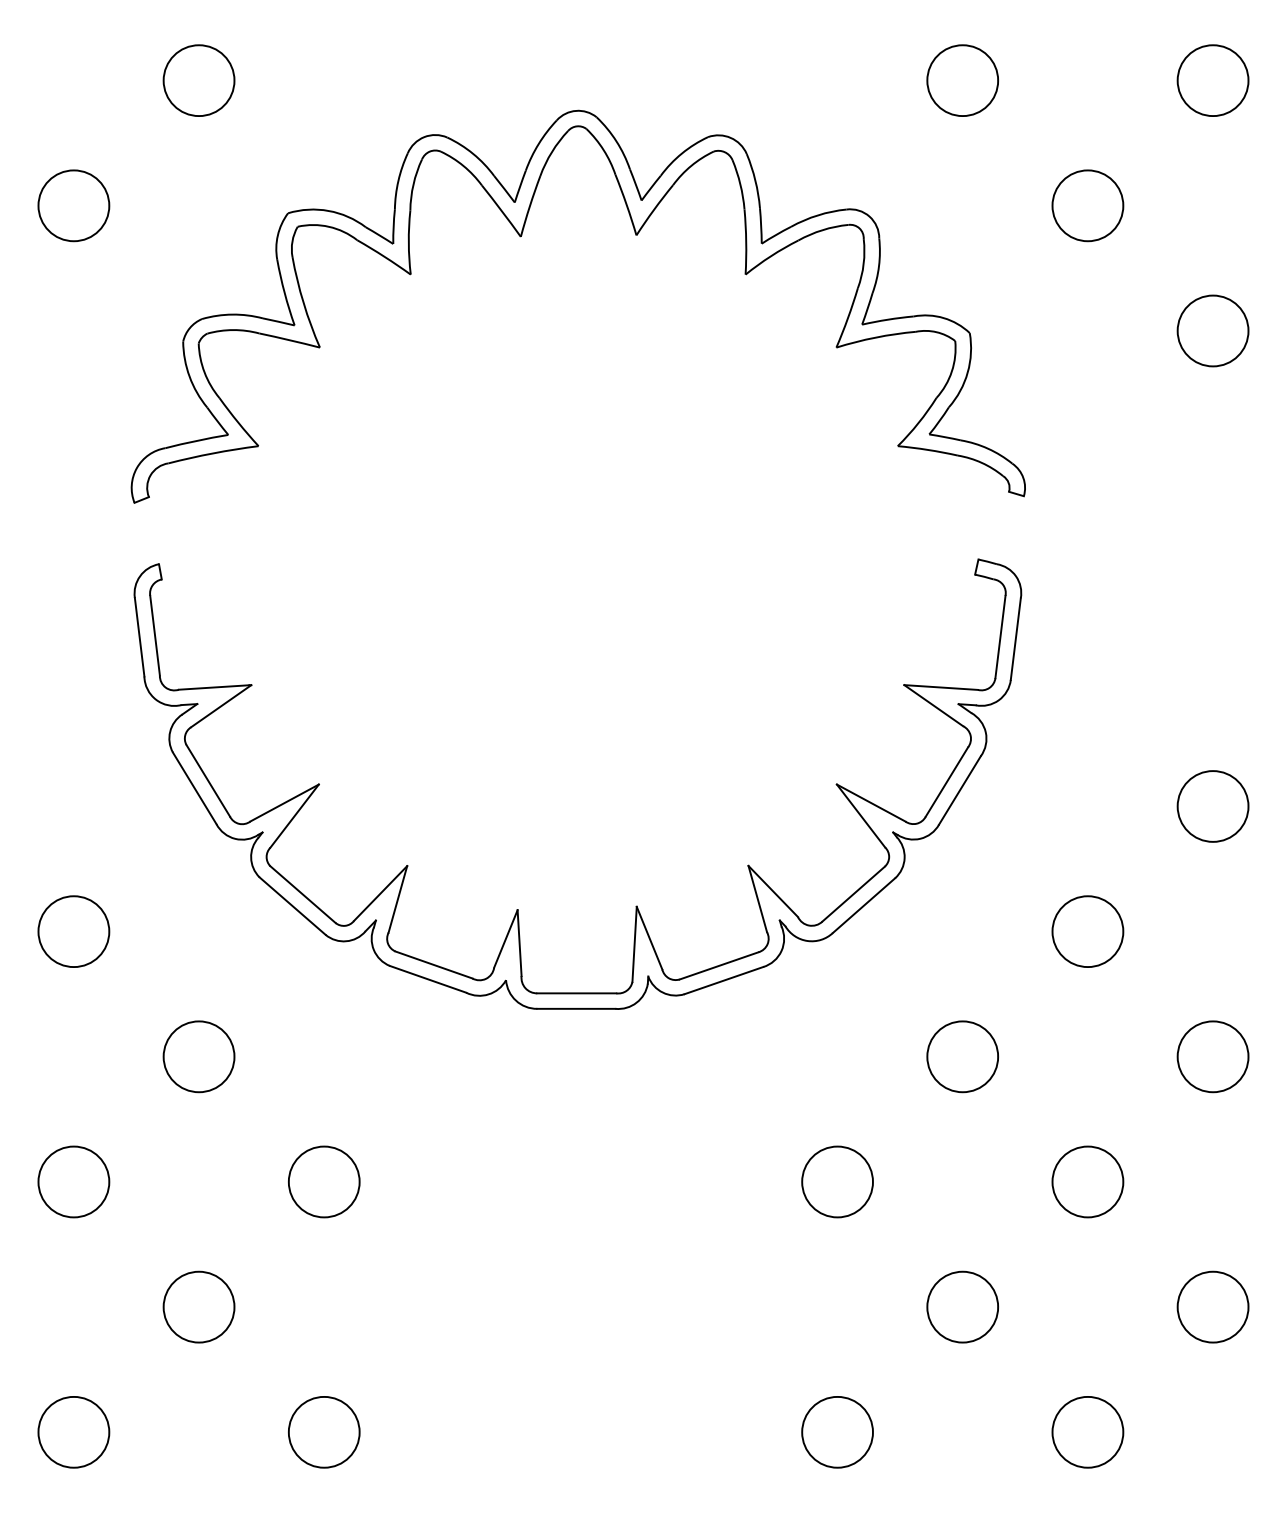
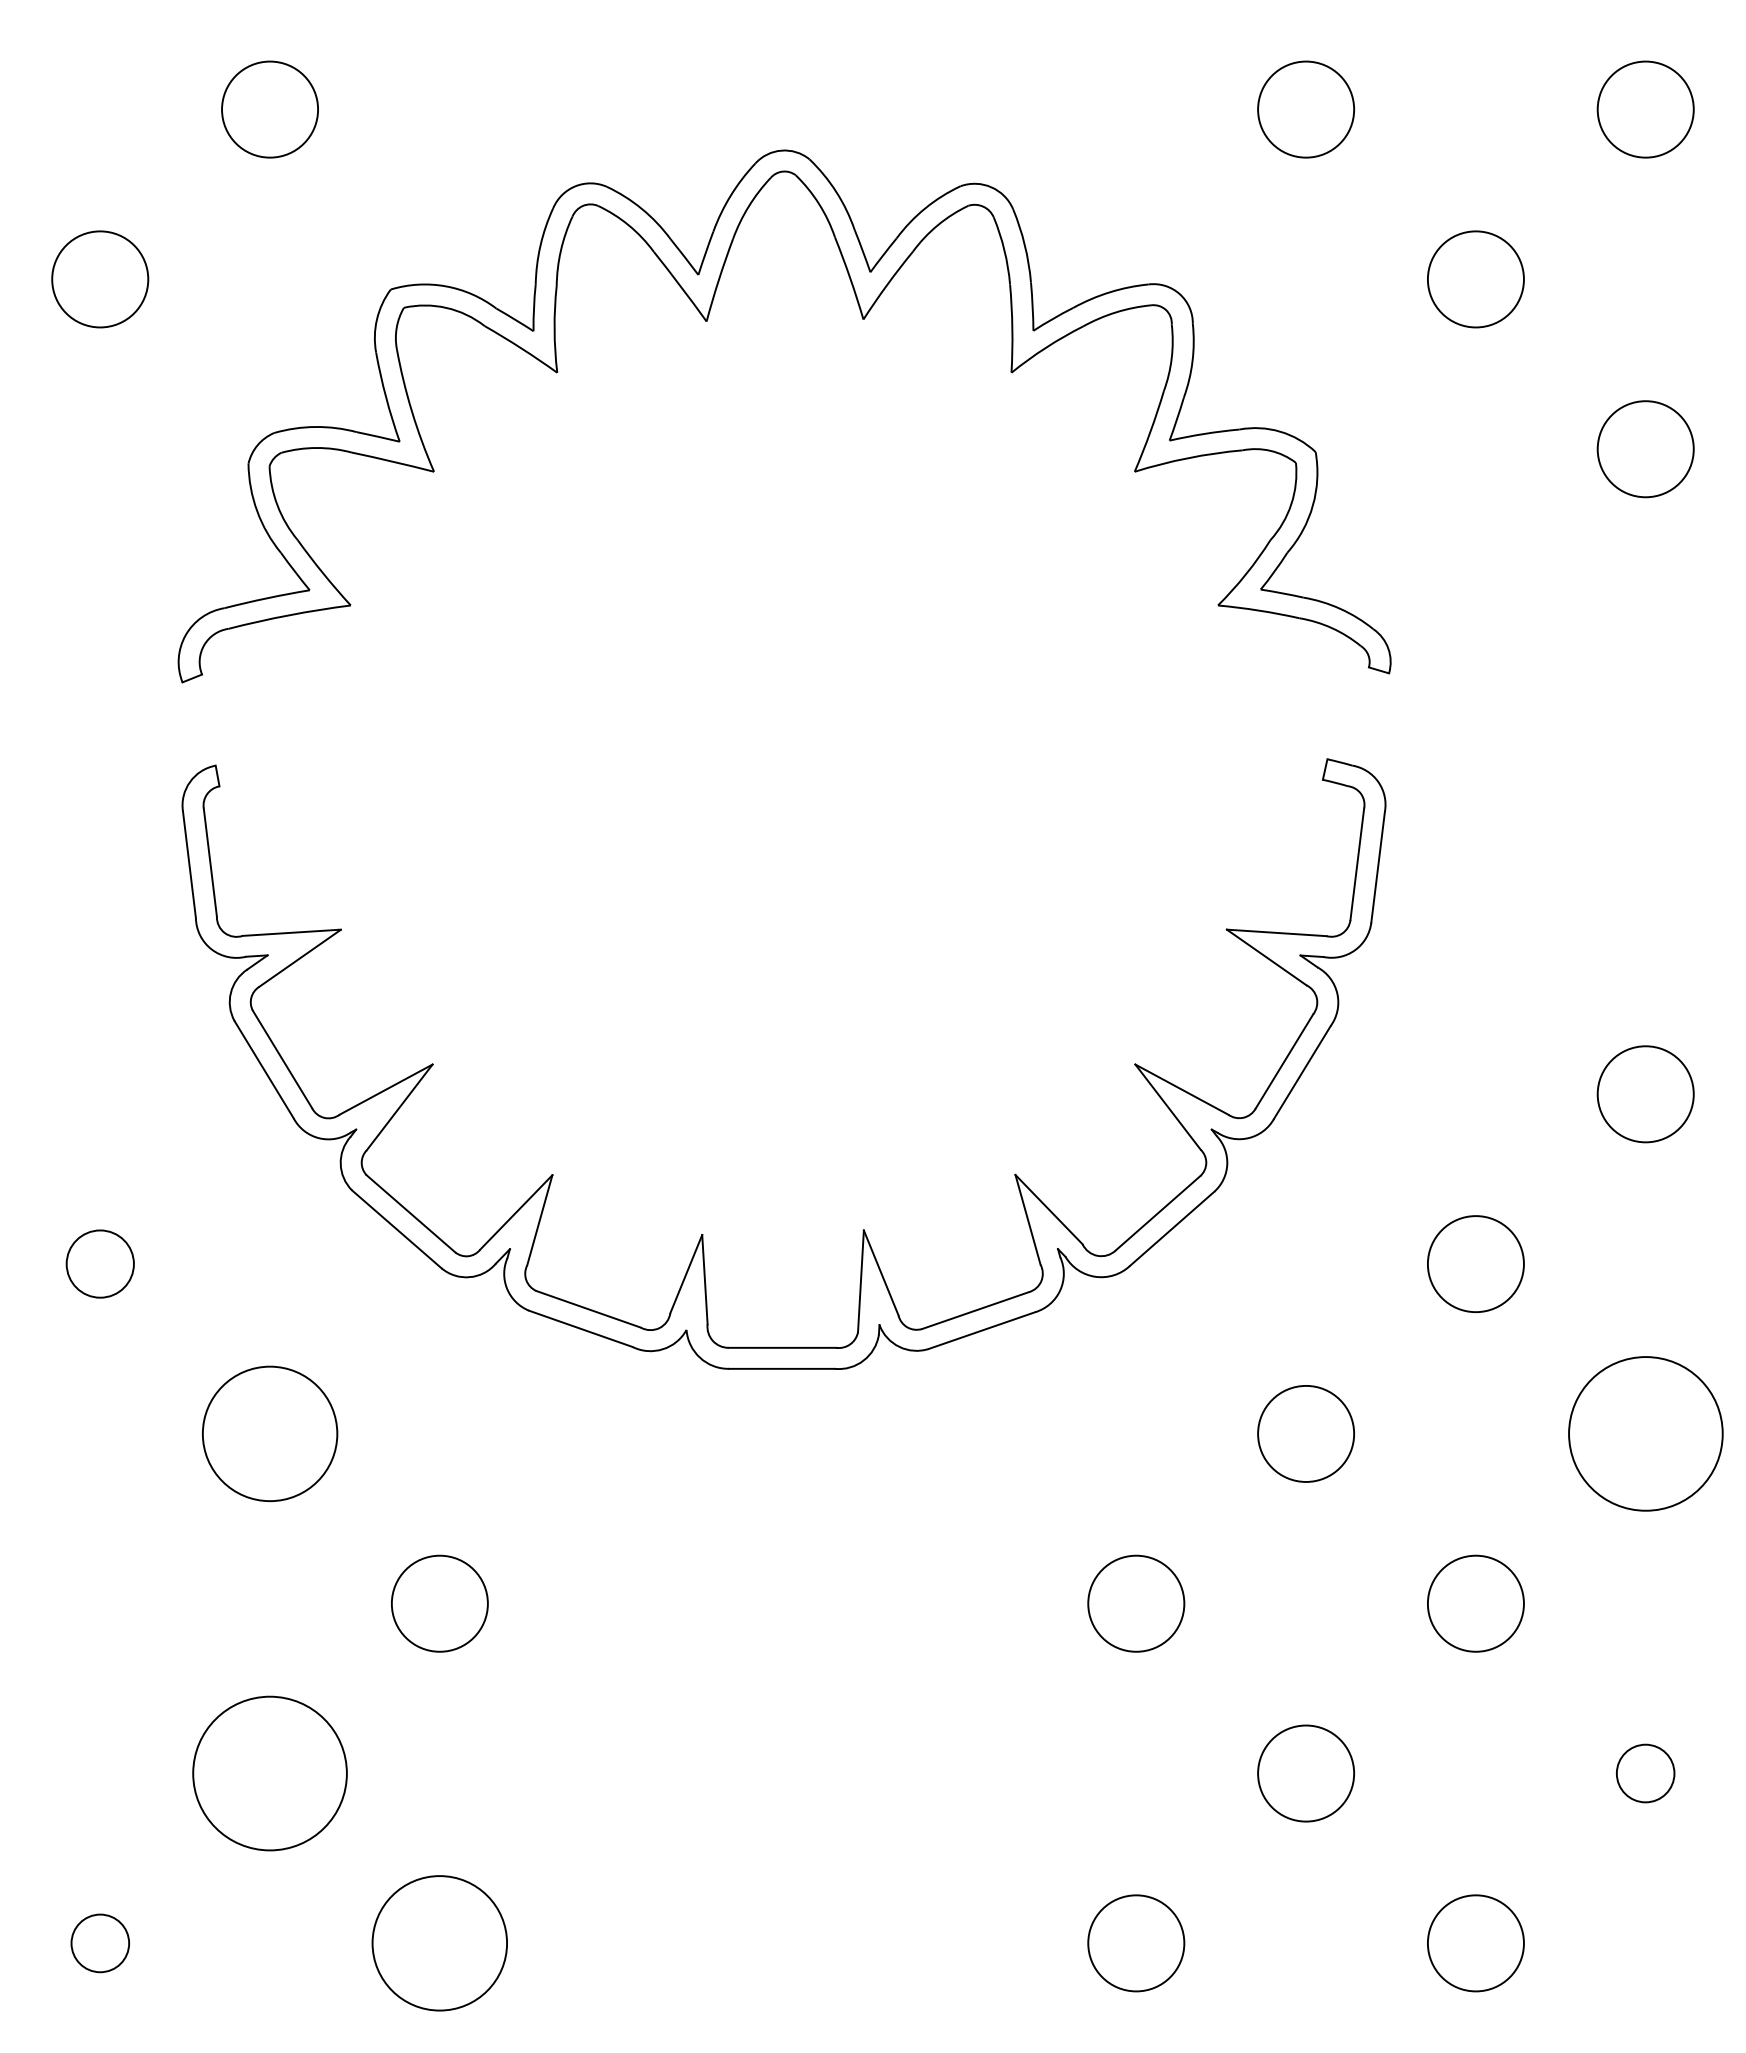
circle: (74, 931) -> (100, 1263), size x0.7
circle: (198, 1056) -> (269, 1433), size x1.4
circle: (1212, 1056) -> (1645, 1433), size x1.6
circle: (74, 1181) -> (100, 1603), removed
circle: (199, 1307) -> (270, 1773), size x1.6
circle: (1212, 1307) -> (1645, 1773), size x0.6
circle: (74, 1432) -> (100, 1943), size x0.6
circle: (323, 1432) -> (439, 1943), size x1.4

